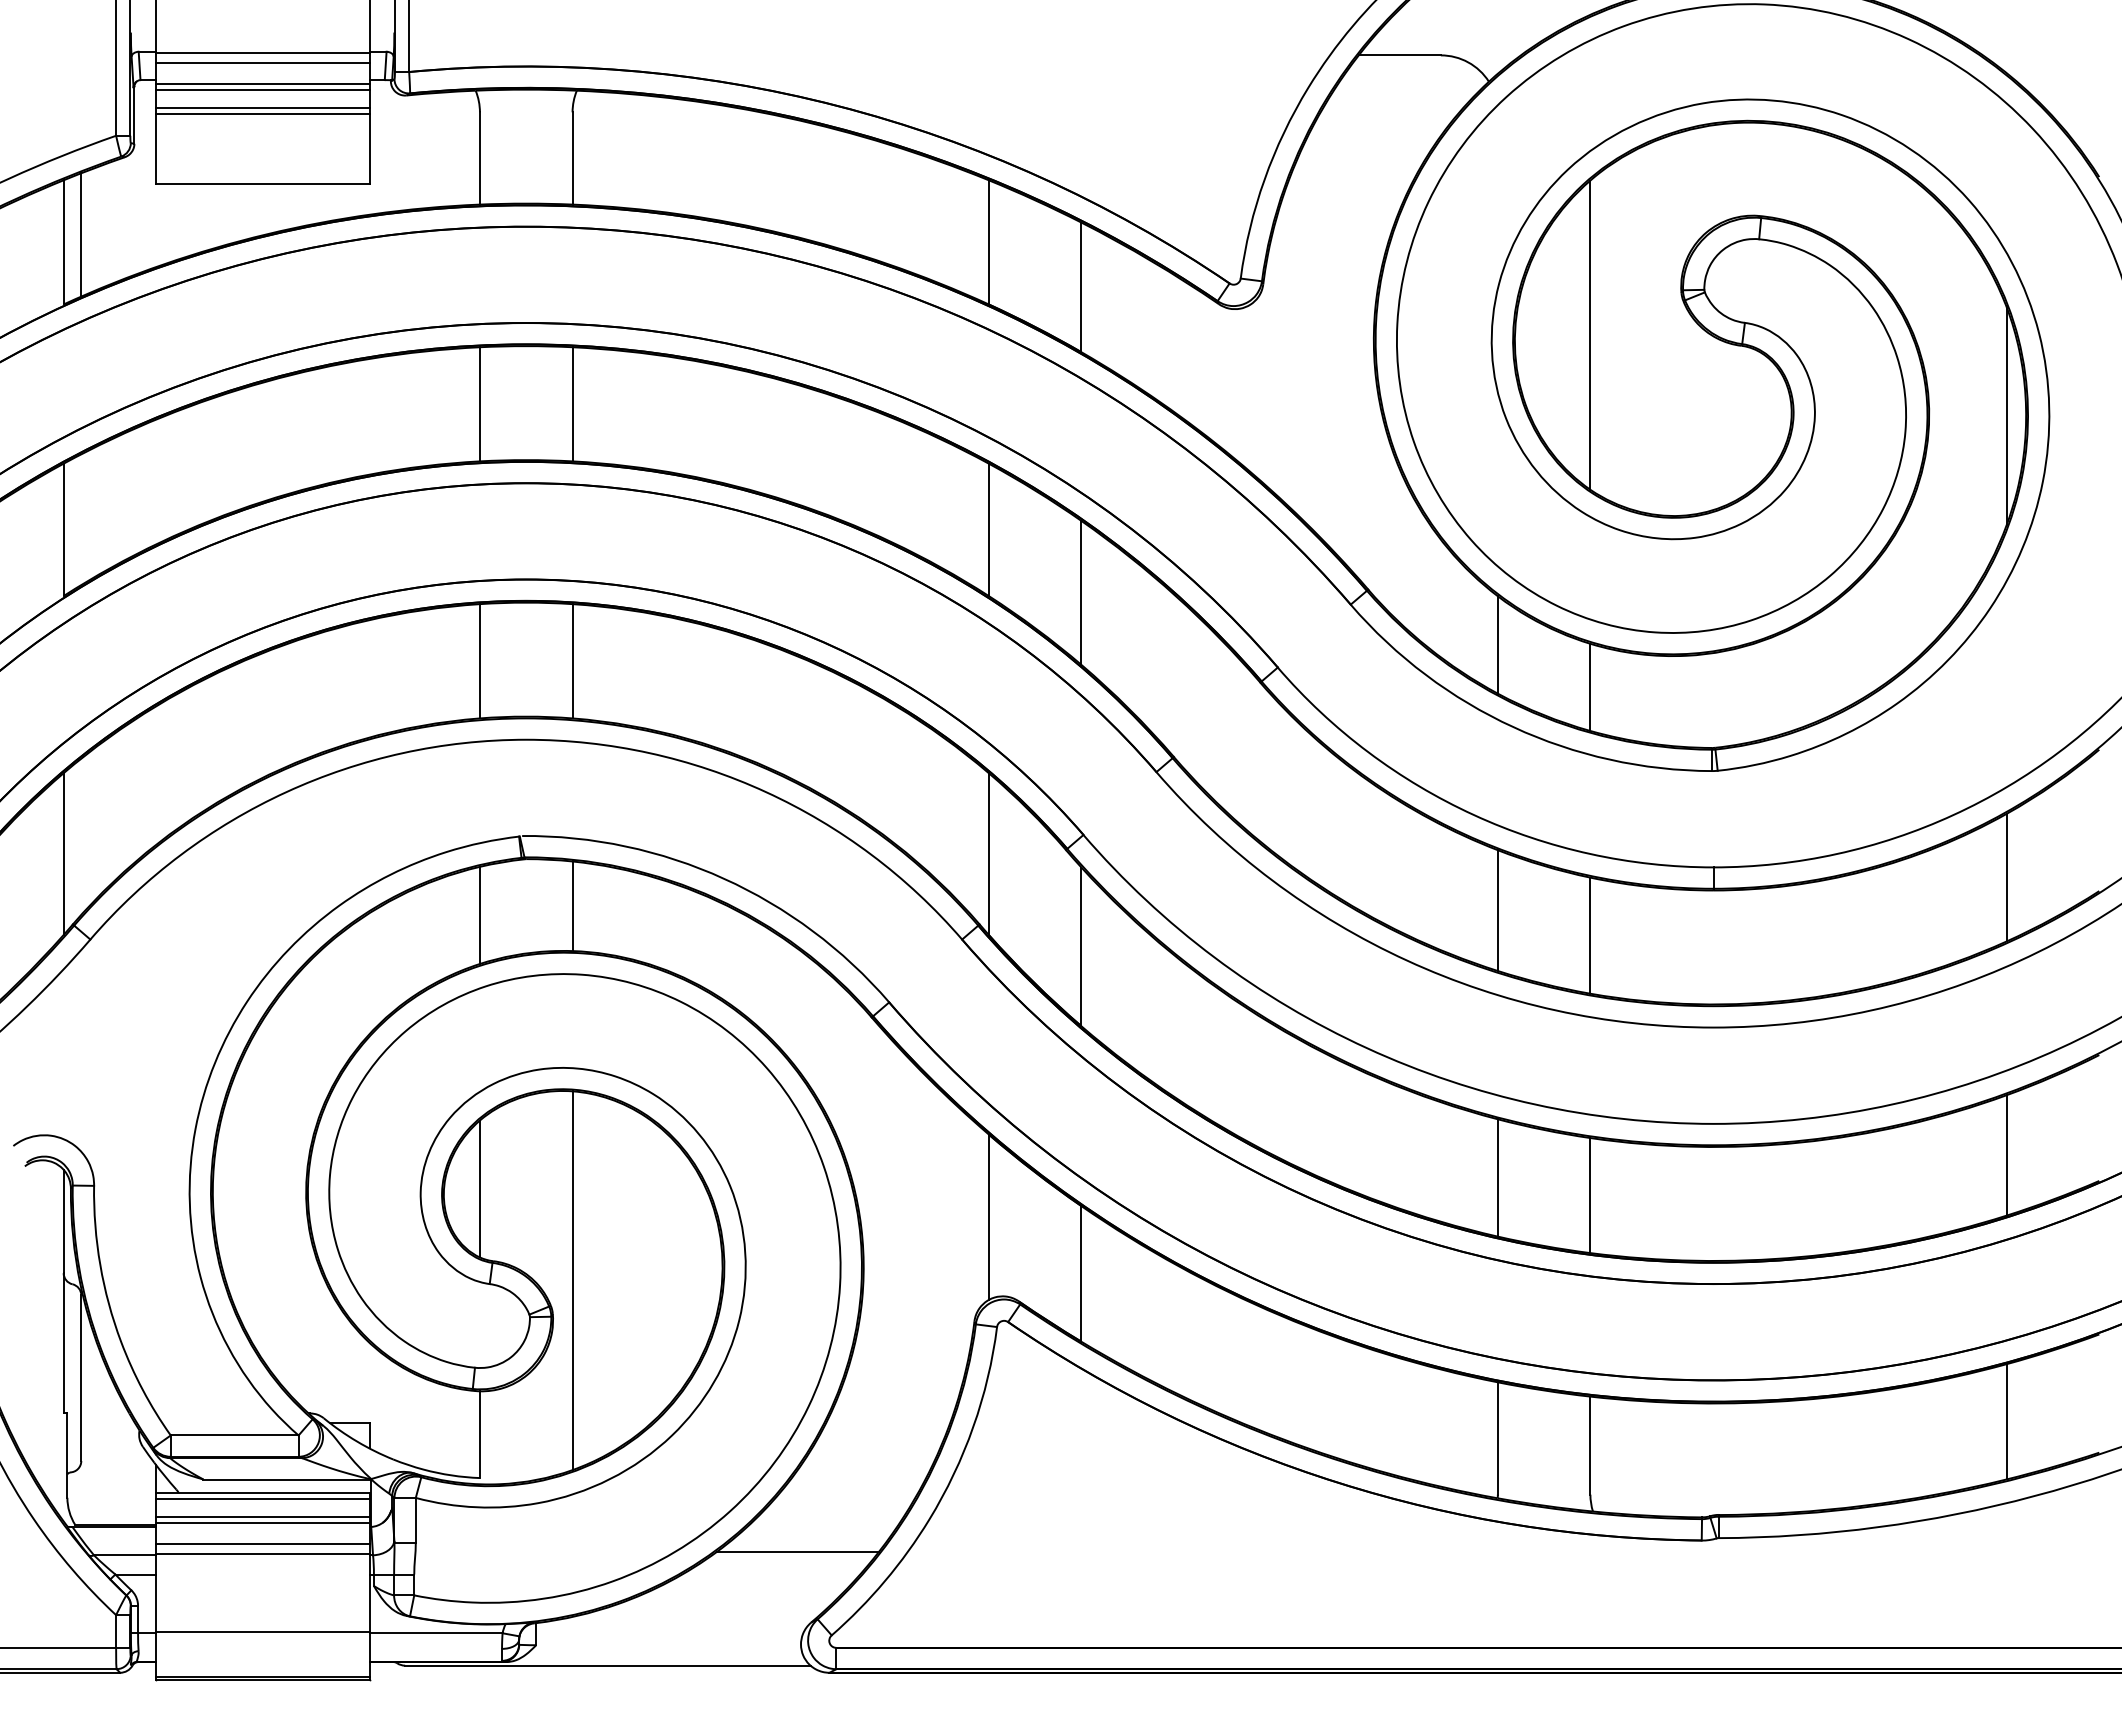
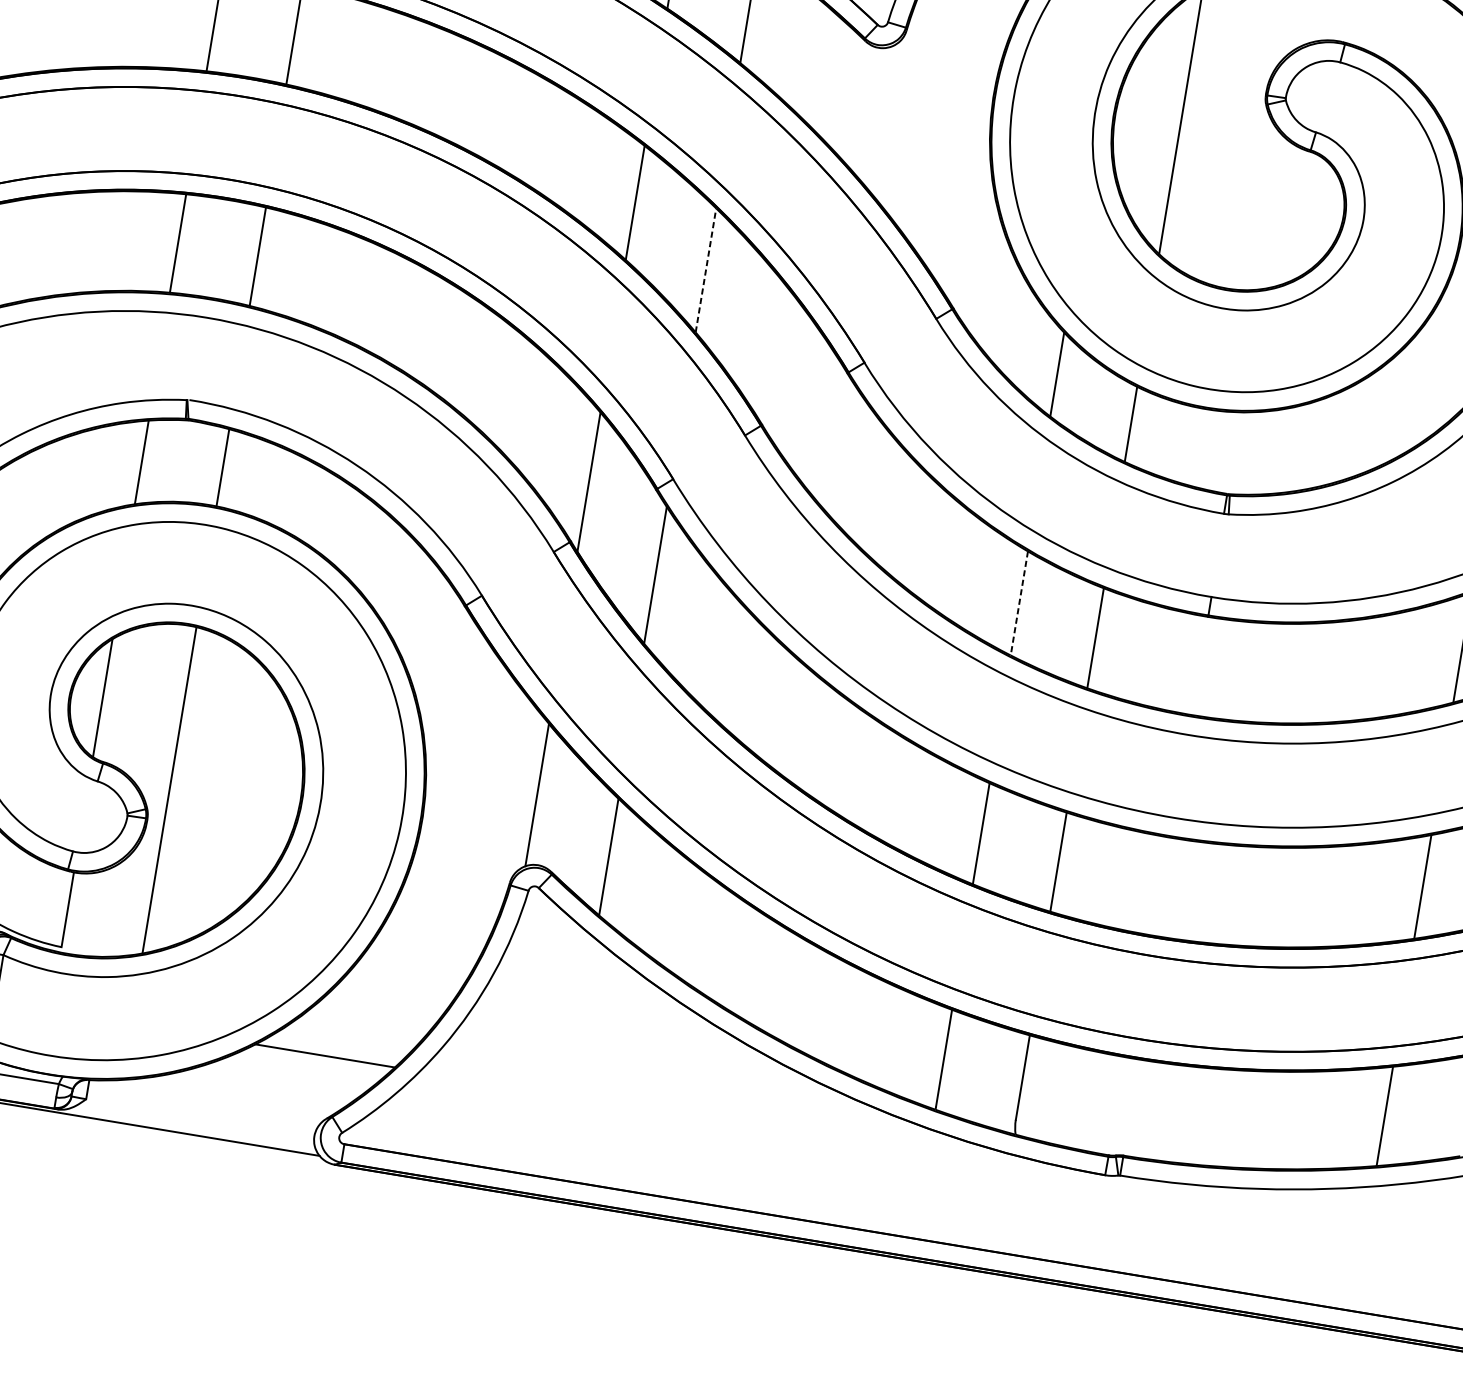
line: (1081, 592) -> (706, 270), solid -> dashed
line: (1497, 911) -> (1018, 604), solid -> dashed

